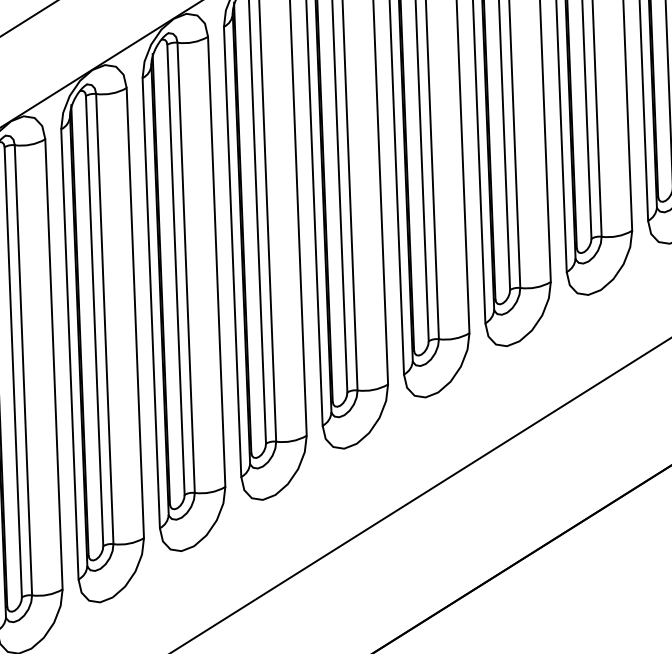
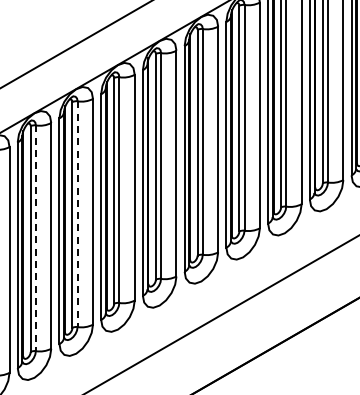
line: (104, 319) -> (77, 214), solid -> dashed
line: (22, 370) -> (35, 238), solid -> dashed

